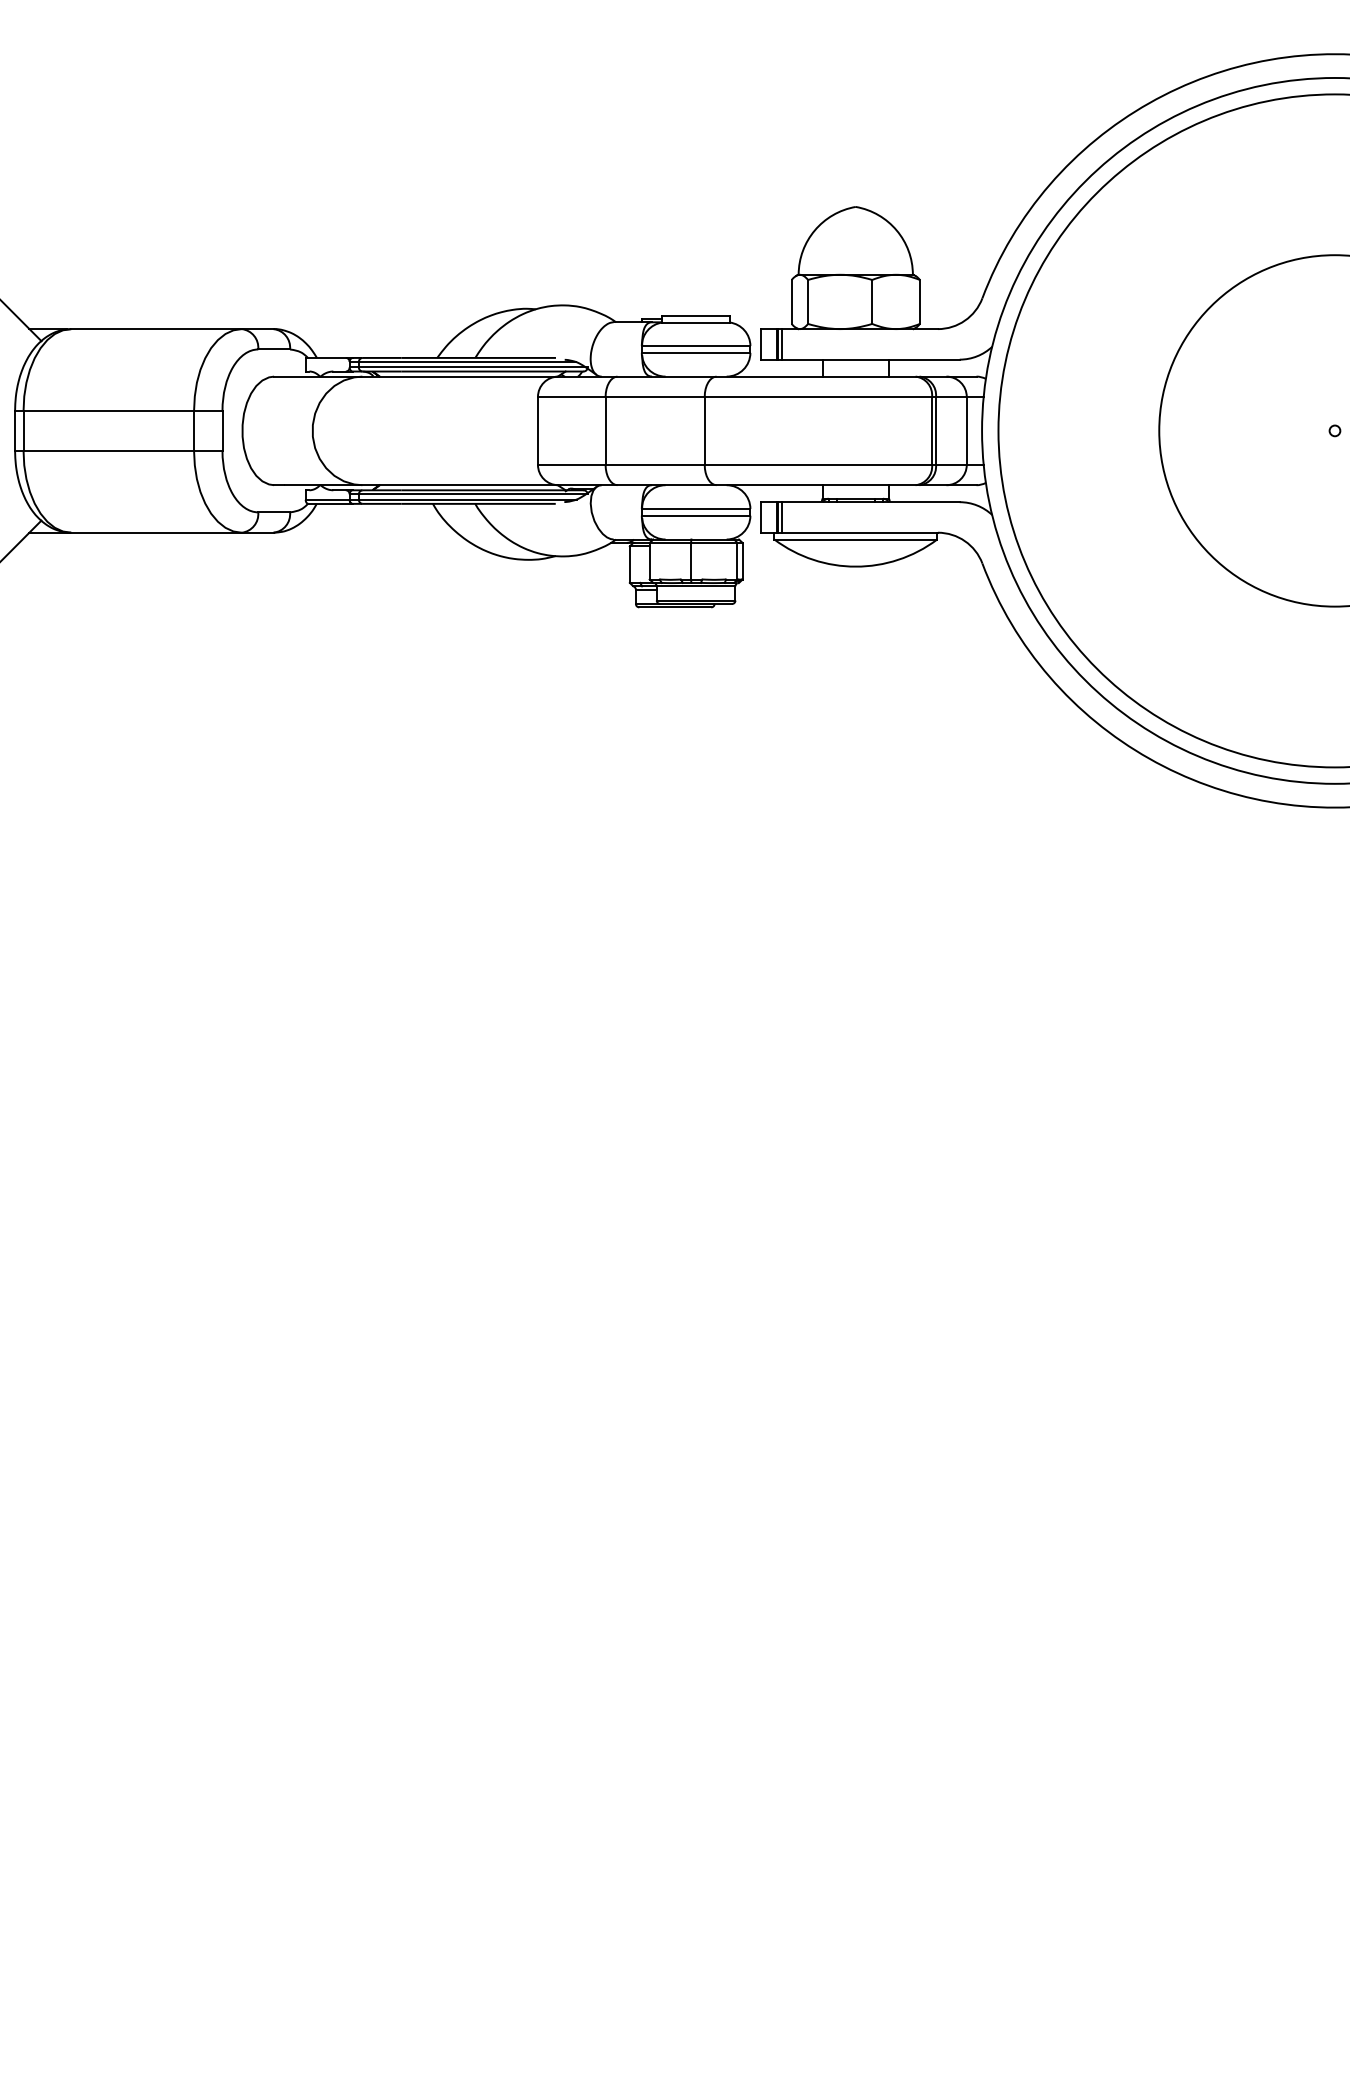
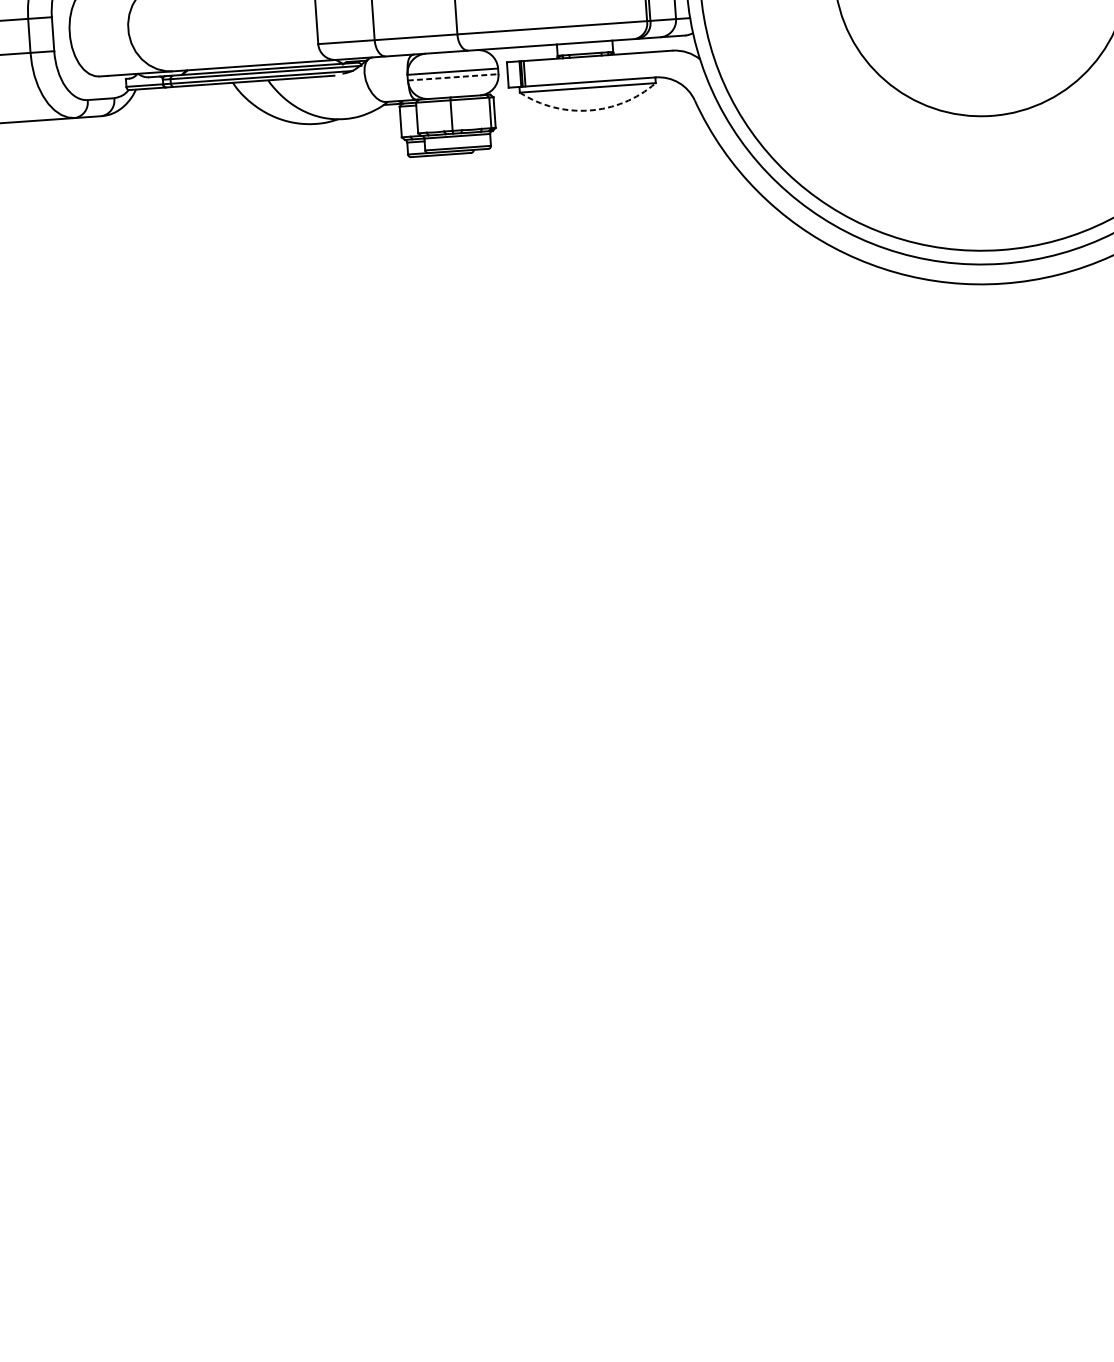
line: (696, 515) -> (453, 77), solid -> dashed
arc: (855, 566) -> (589, 110), solid -> dashed

